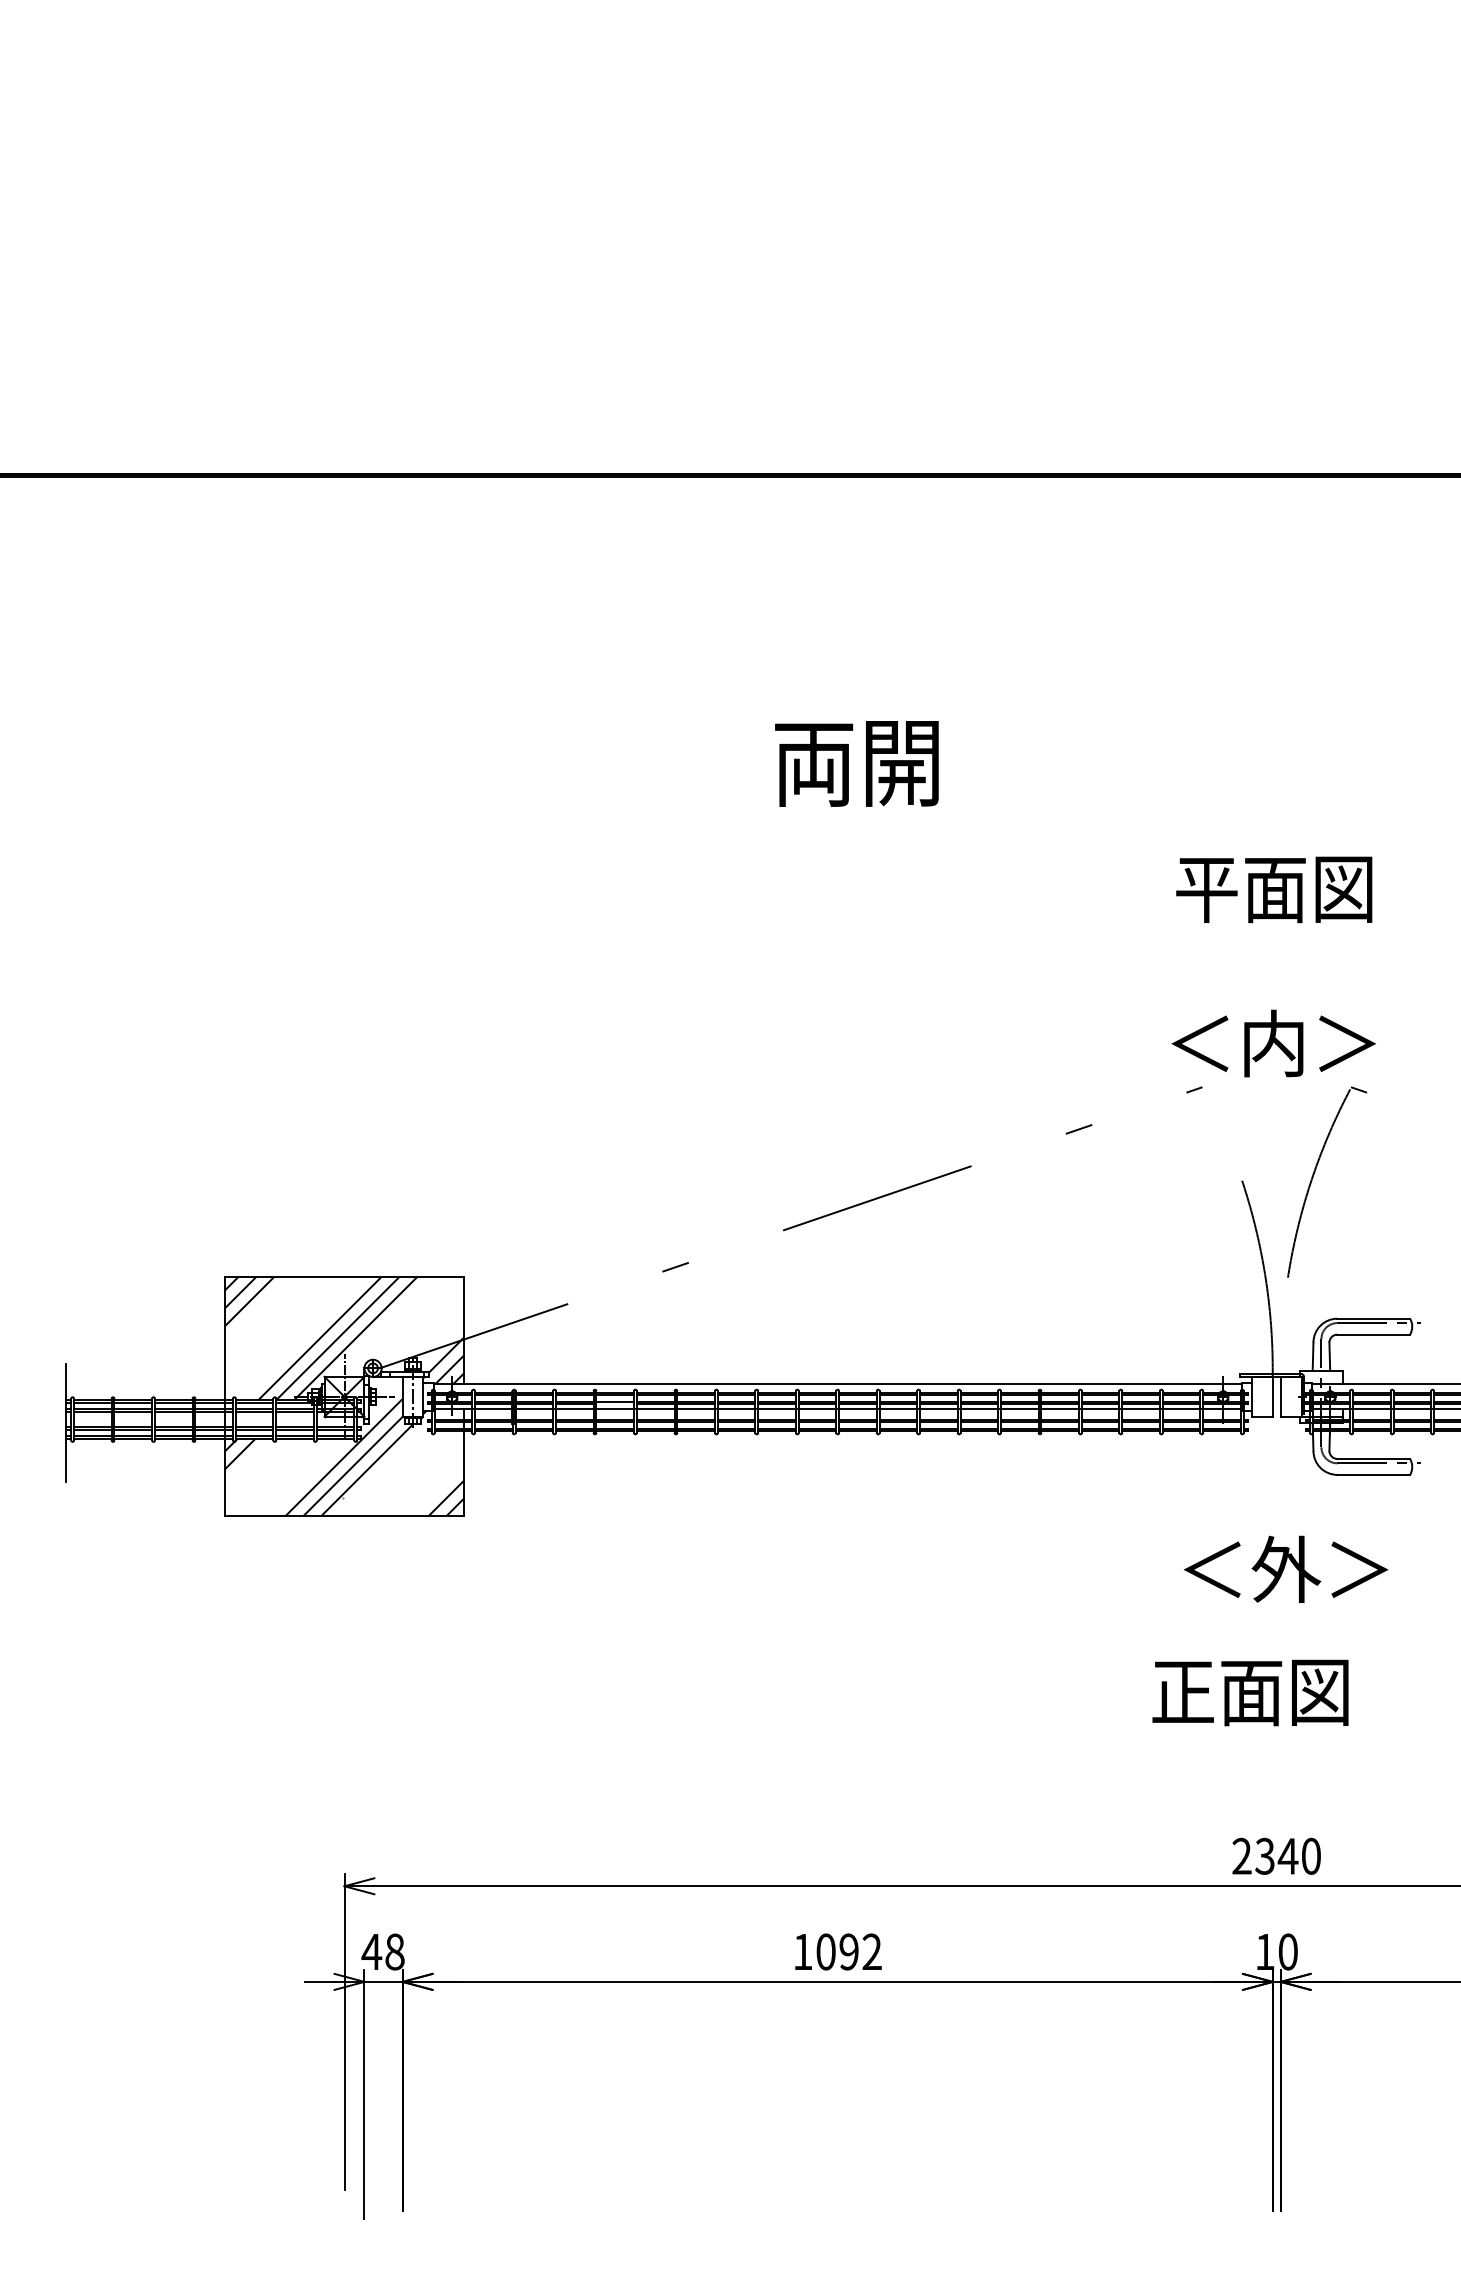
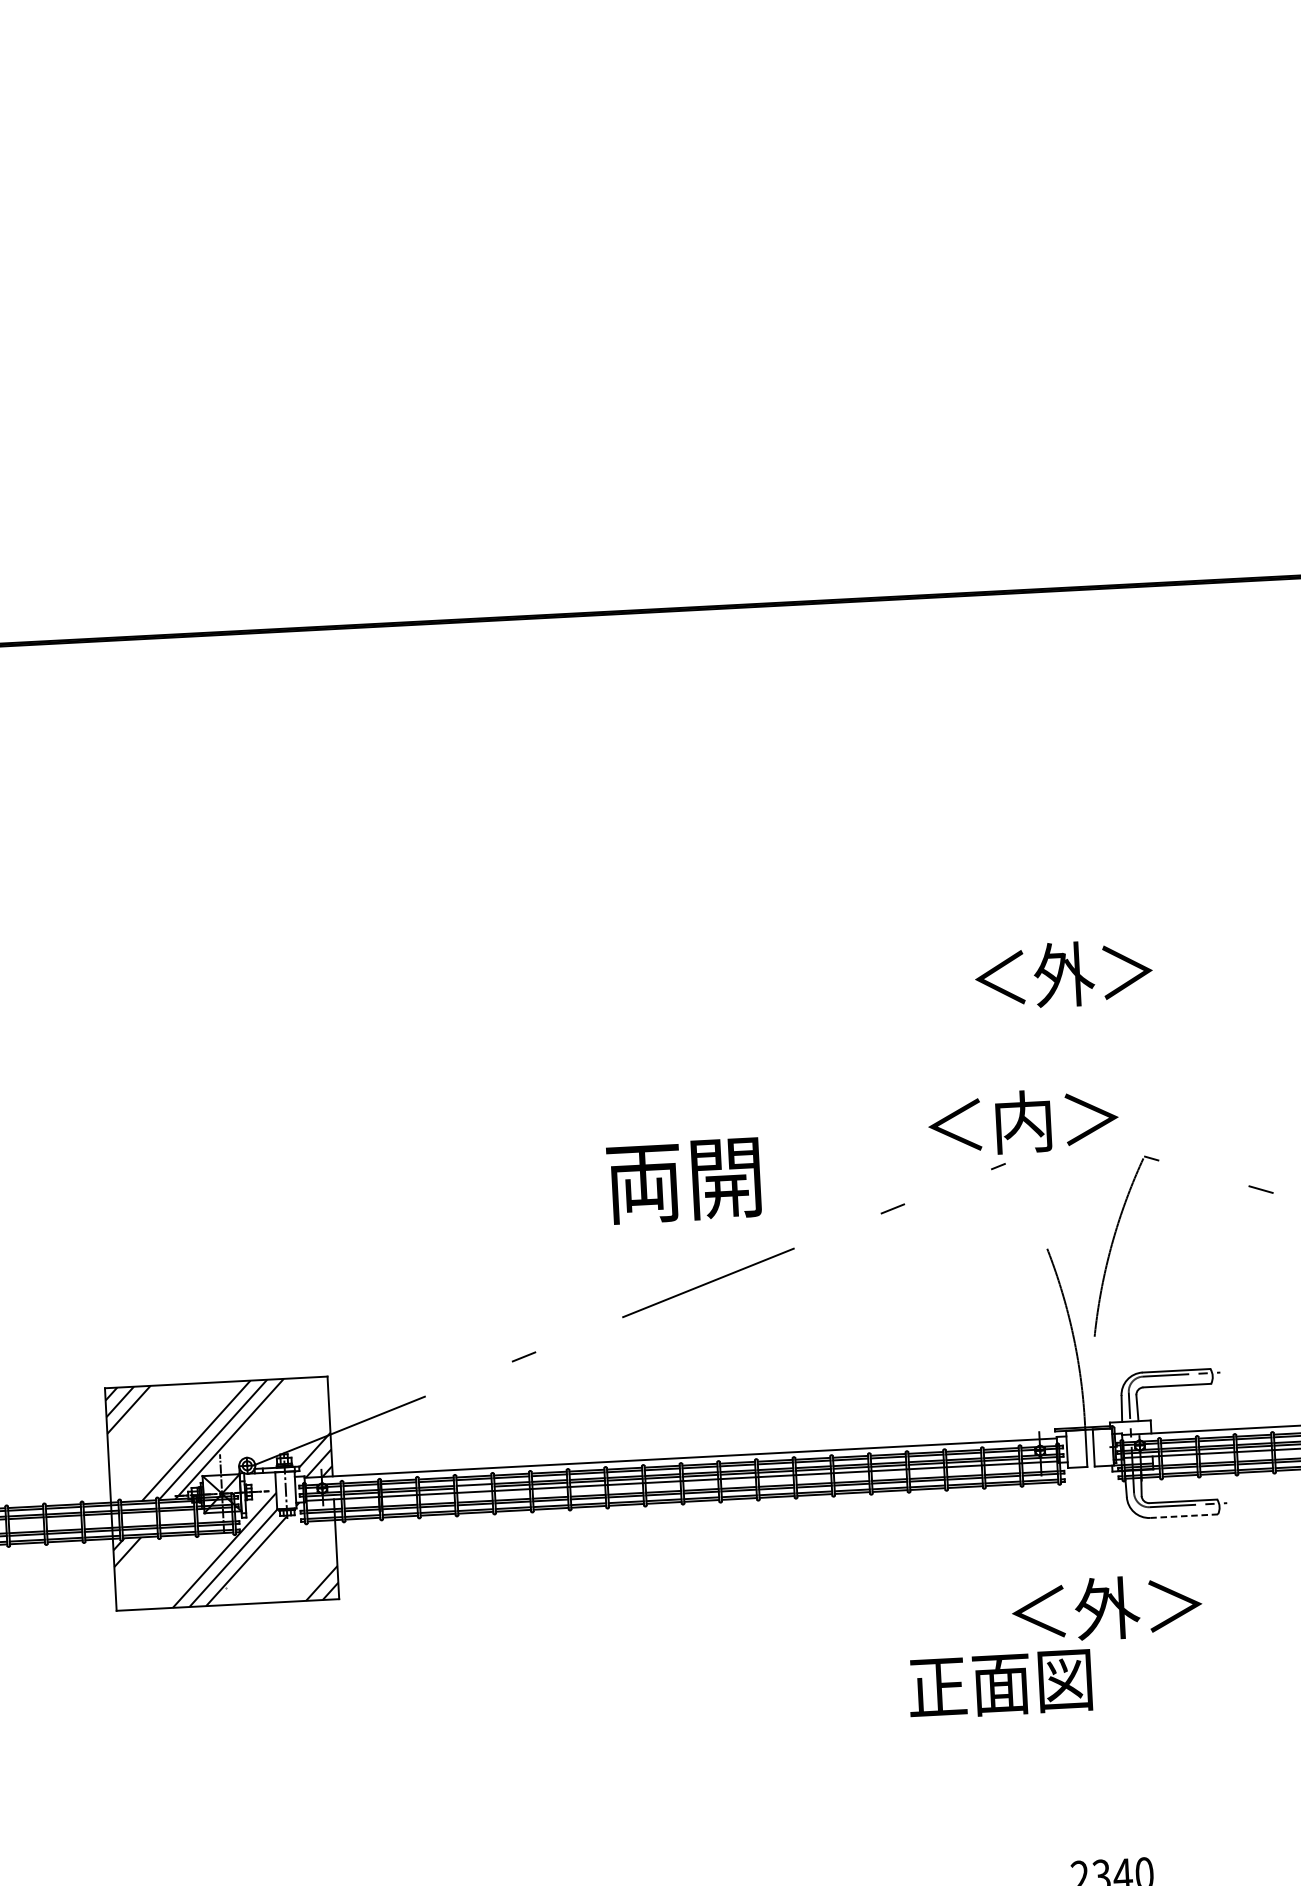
text: (856, 763) -> (683, 1180), moved
text: (1274, 888) -> (1063, 975), 平面図 -> ＜外＞
text: (1273, 1043) -> (1023, 1121), moved
line: (1374, 1474) -> (1184, 1515), solid -> dashed
text: (1250, 1692) -> (1000, 1684), moved

